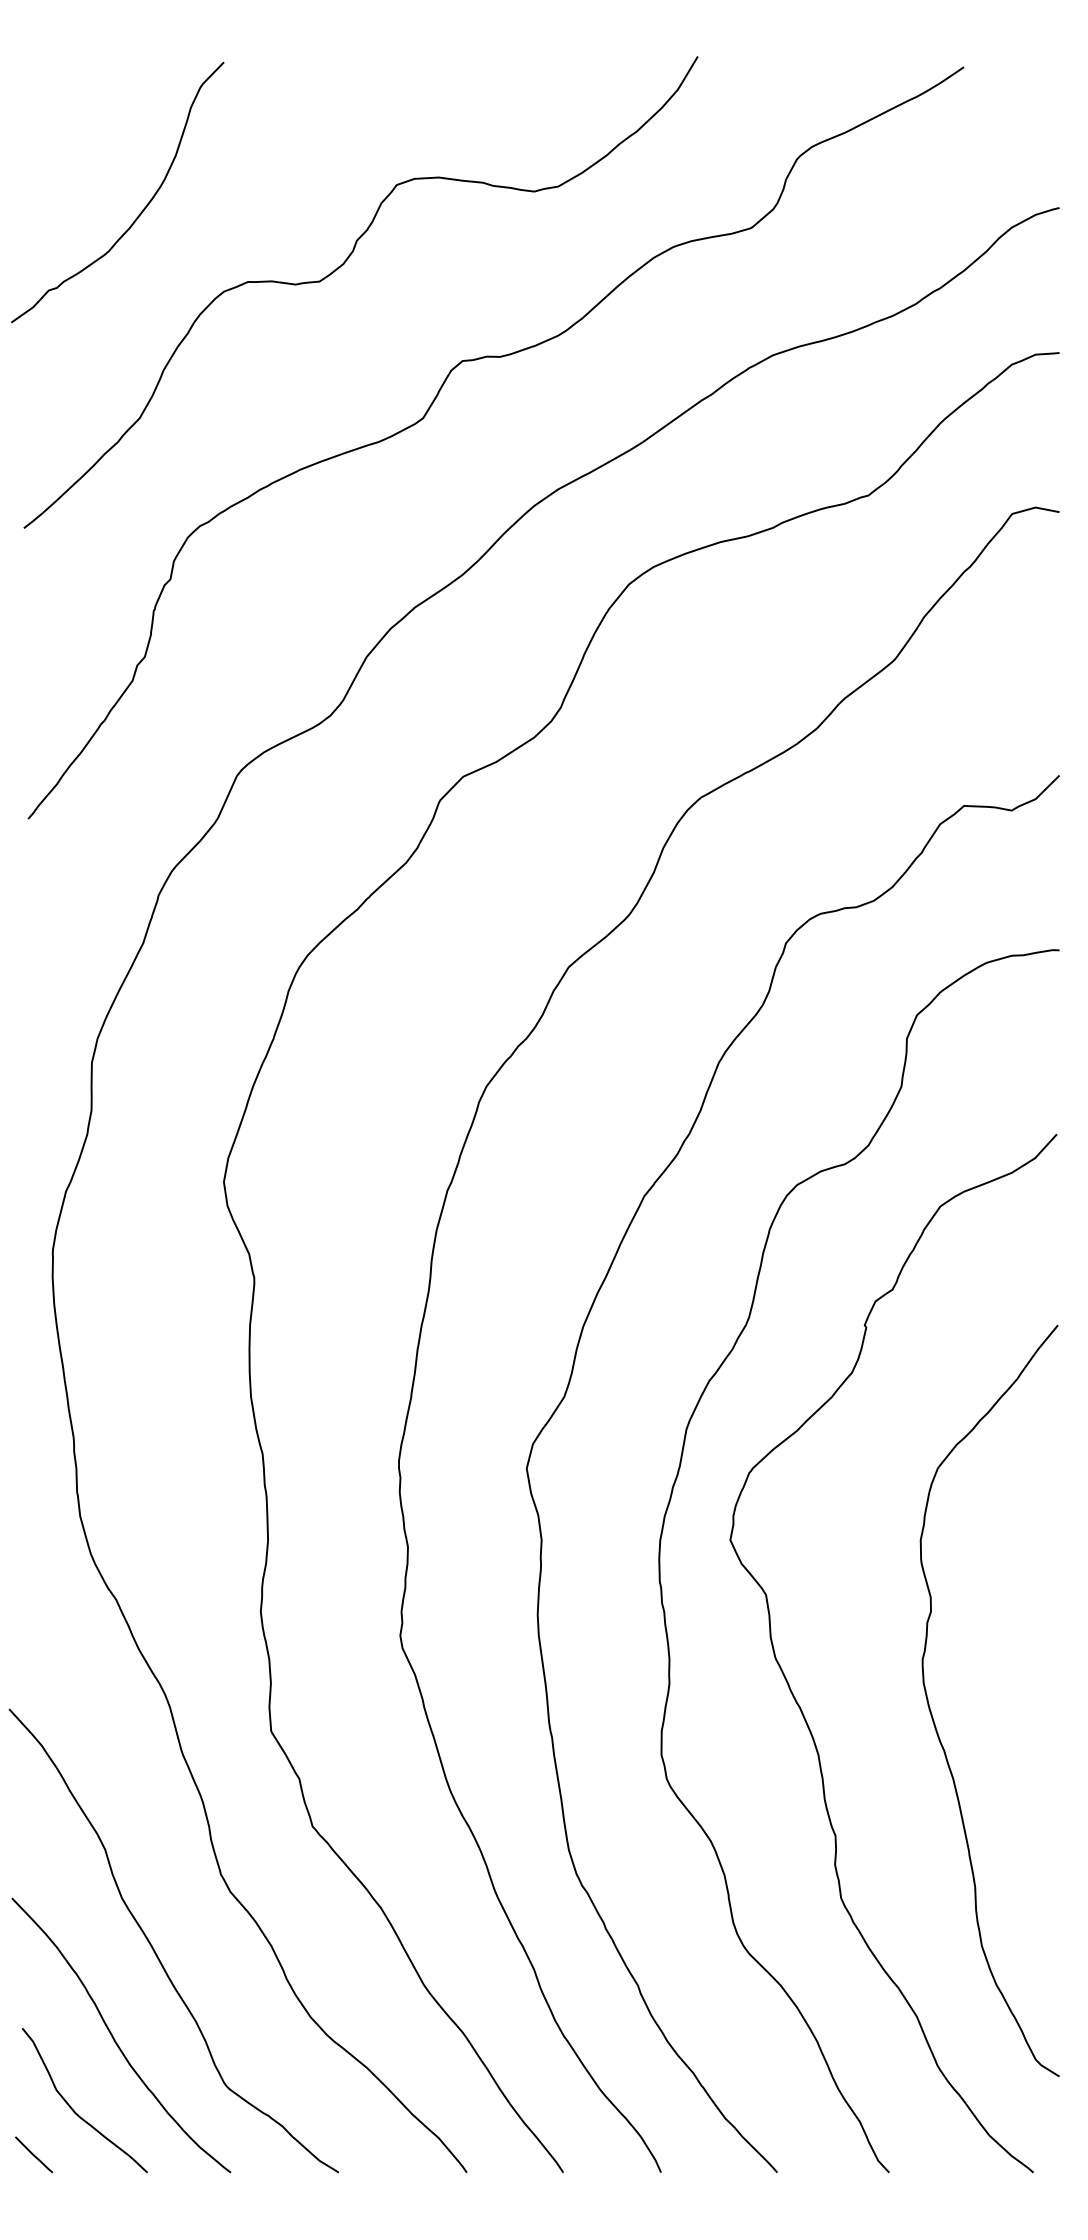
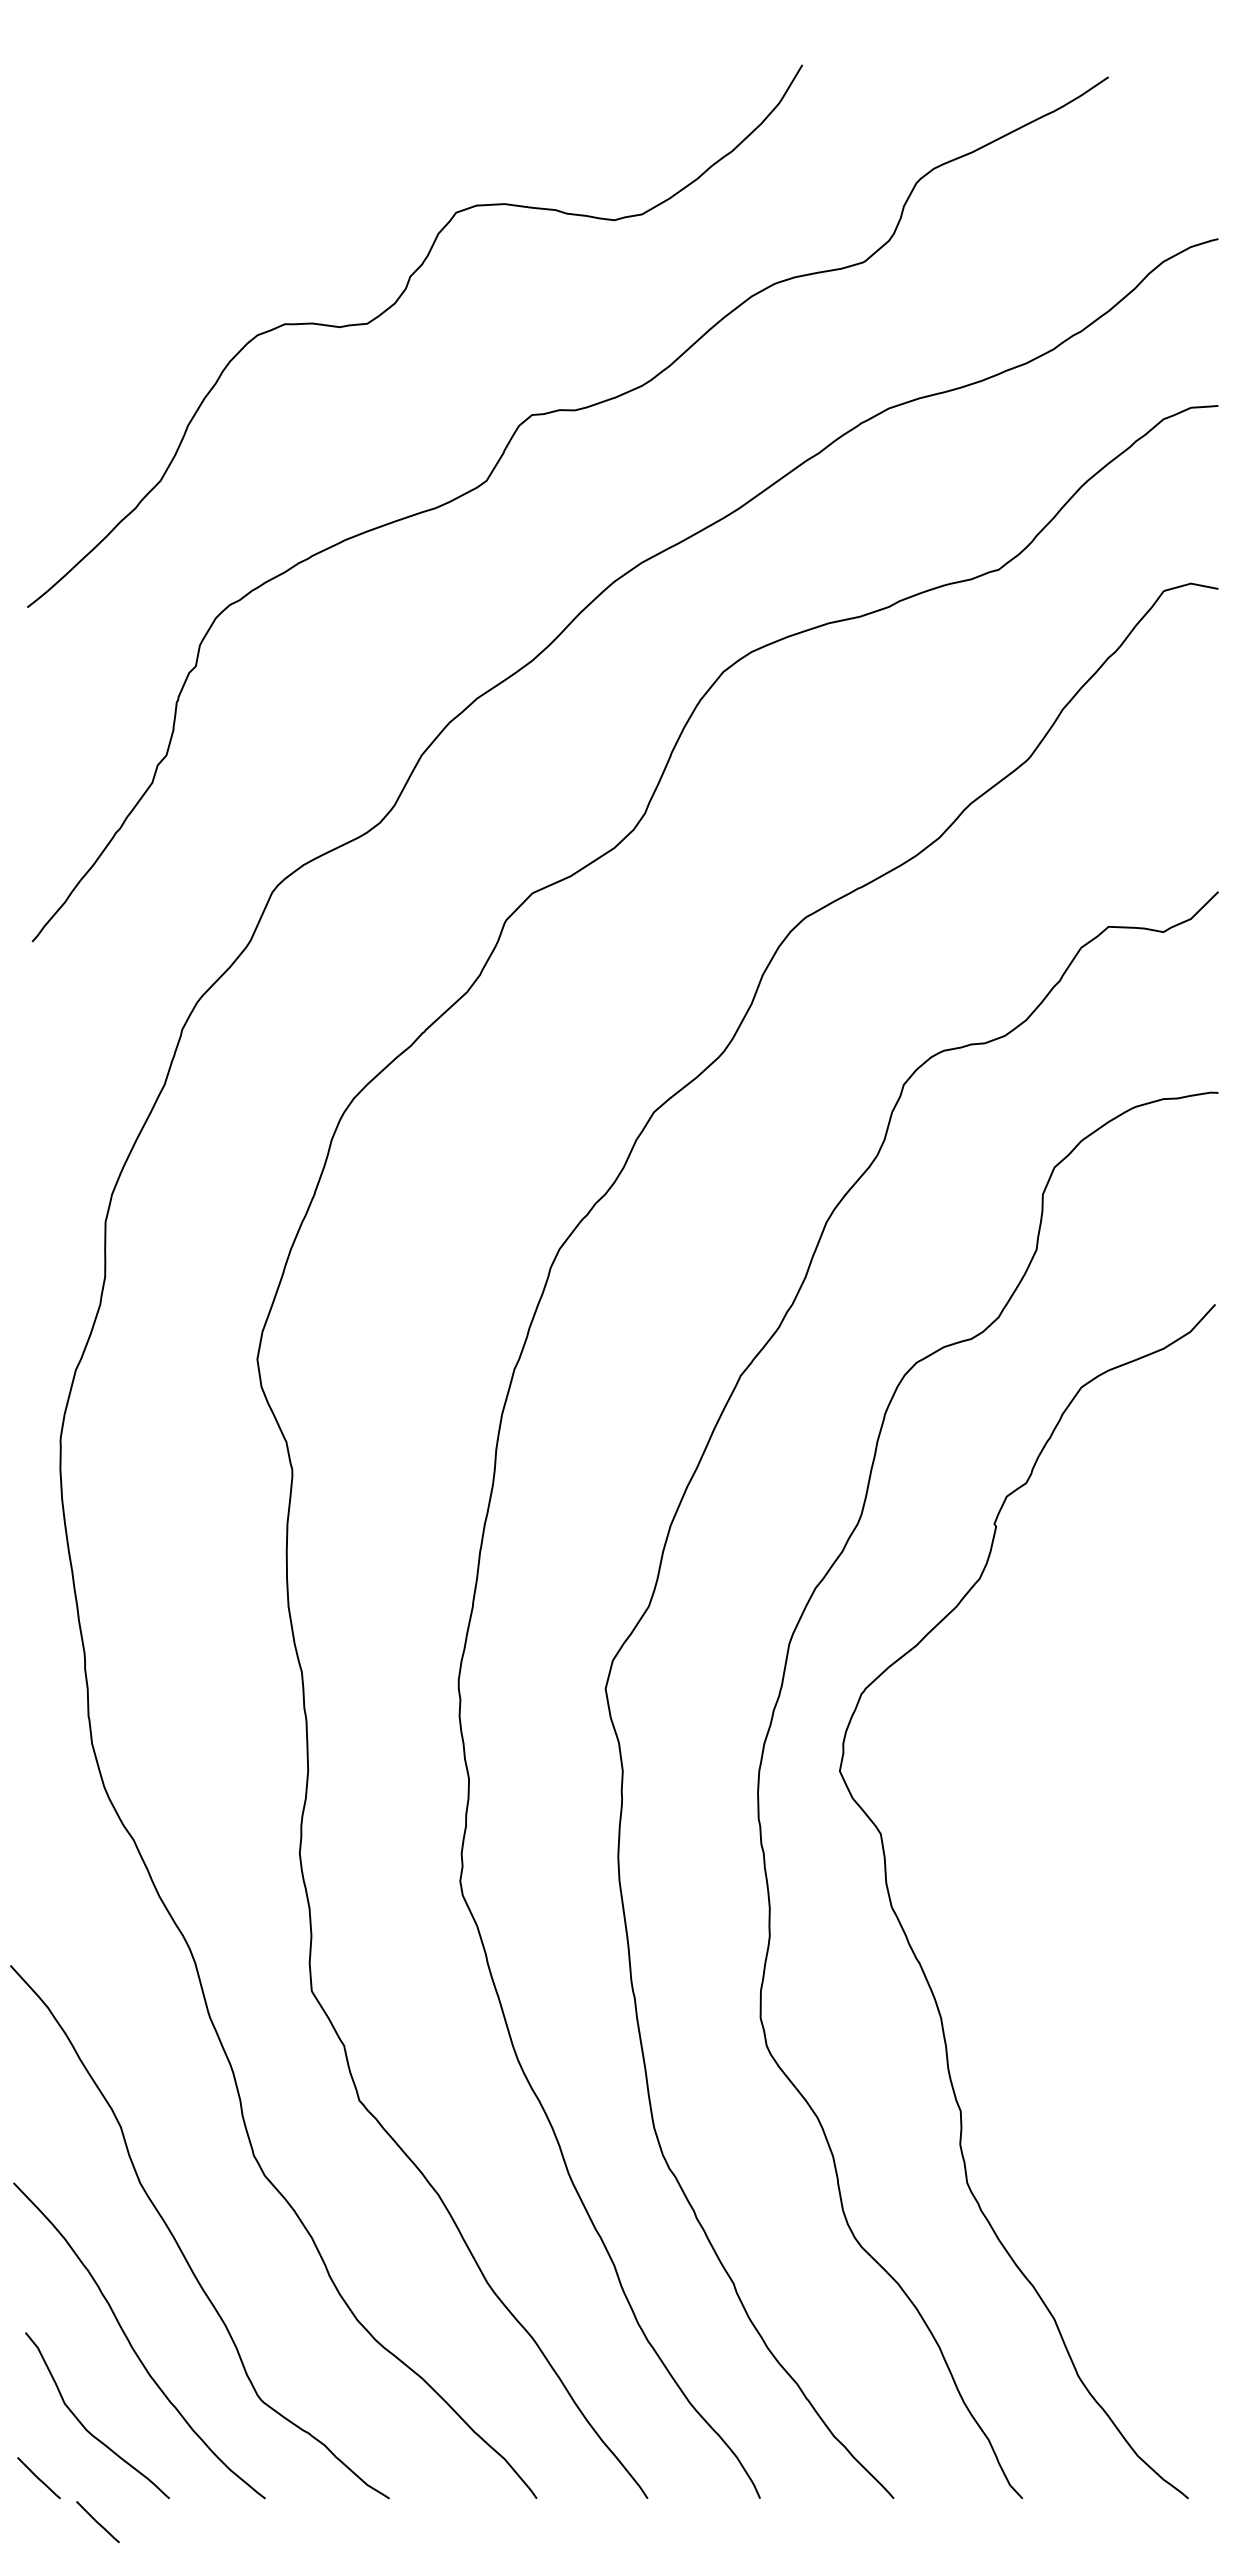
curve: (142, 210) -> (163, 241), removed
curve: (933, 1717) -> (1073, 1975), removed
line: (84, 2193) -> (97, 2522), added

